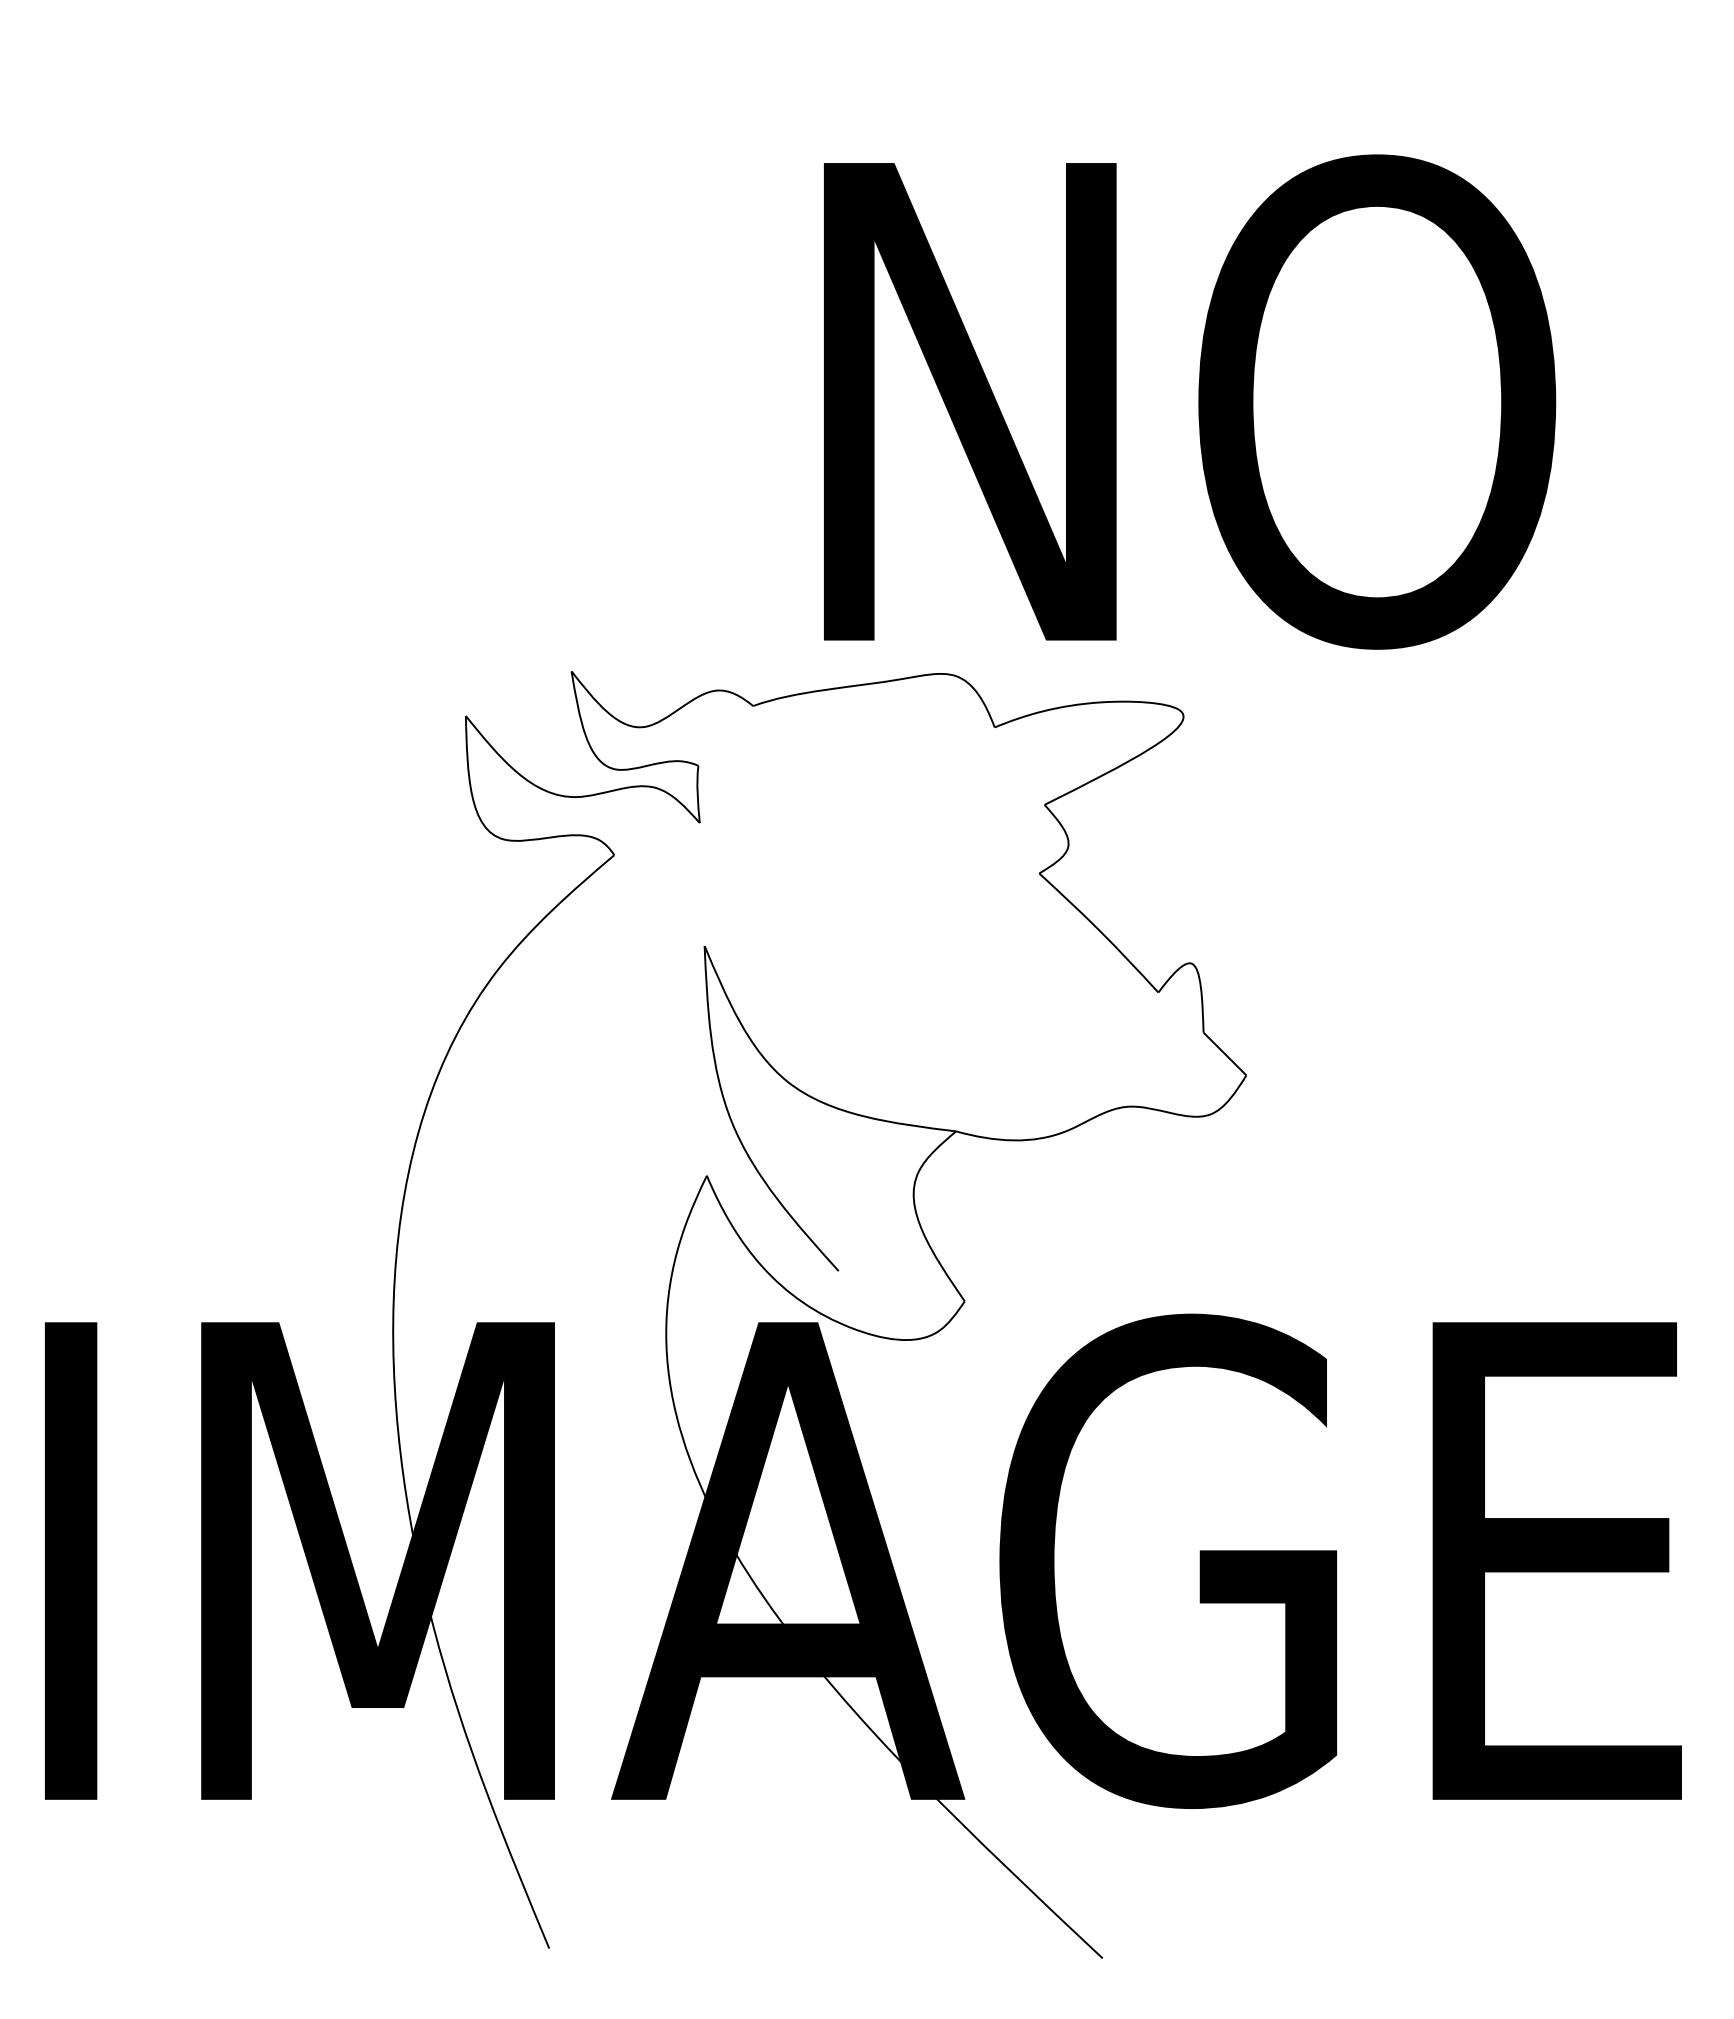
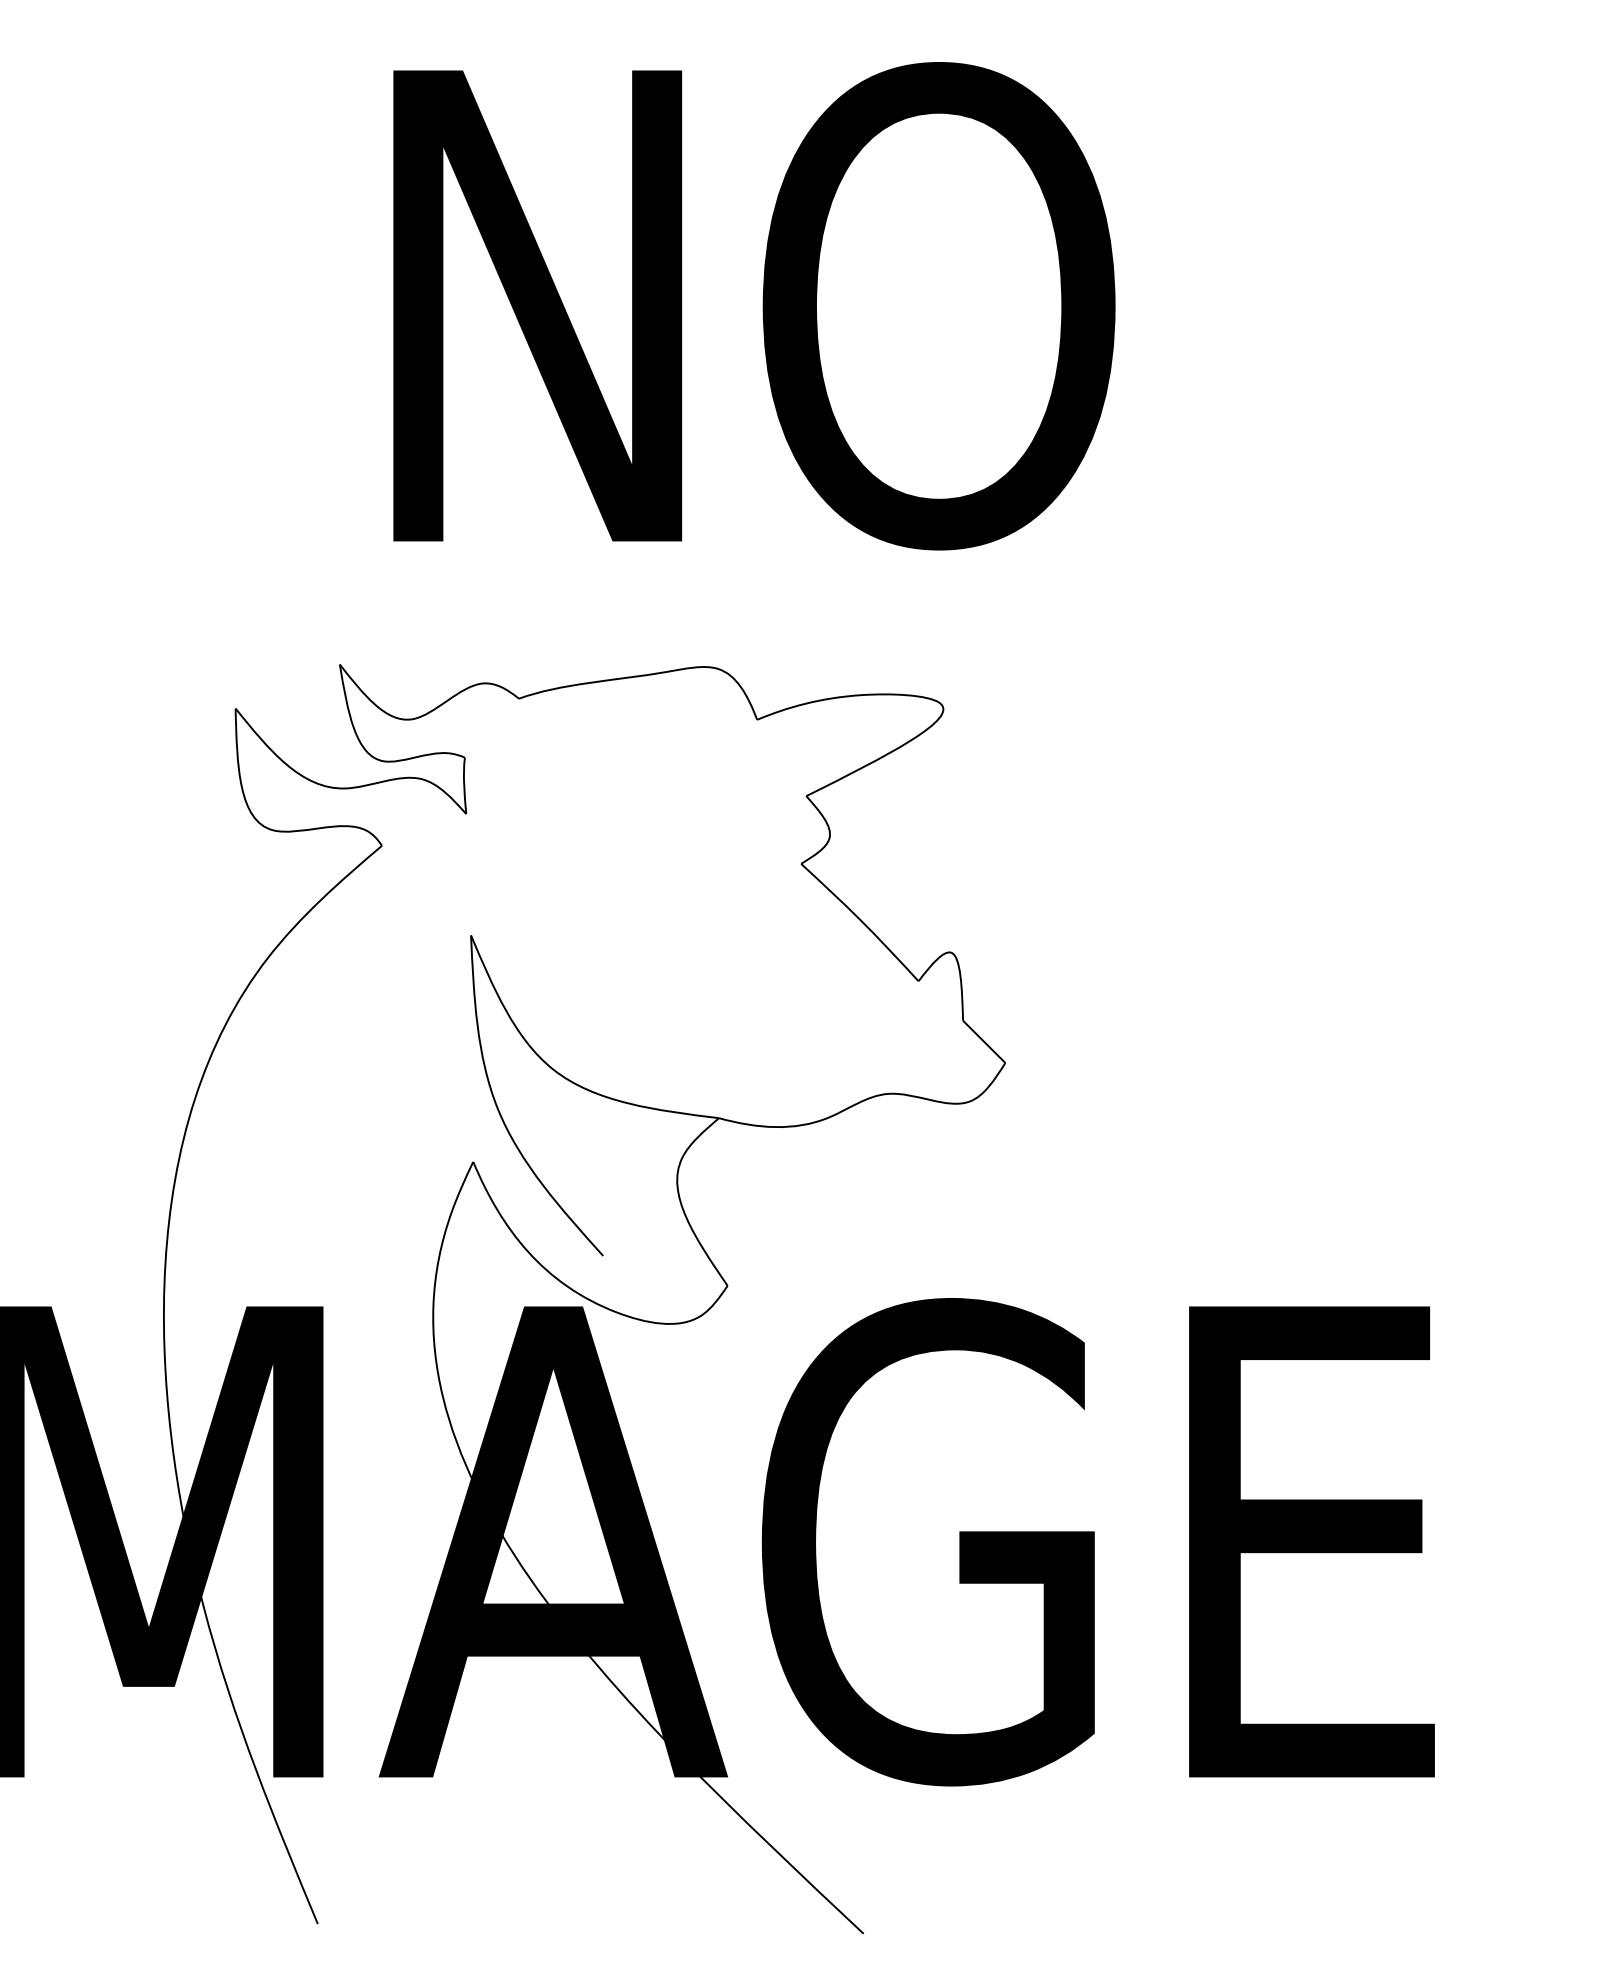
text: (1190, 401) -> (754, 305), moved

